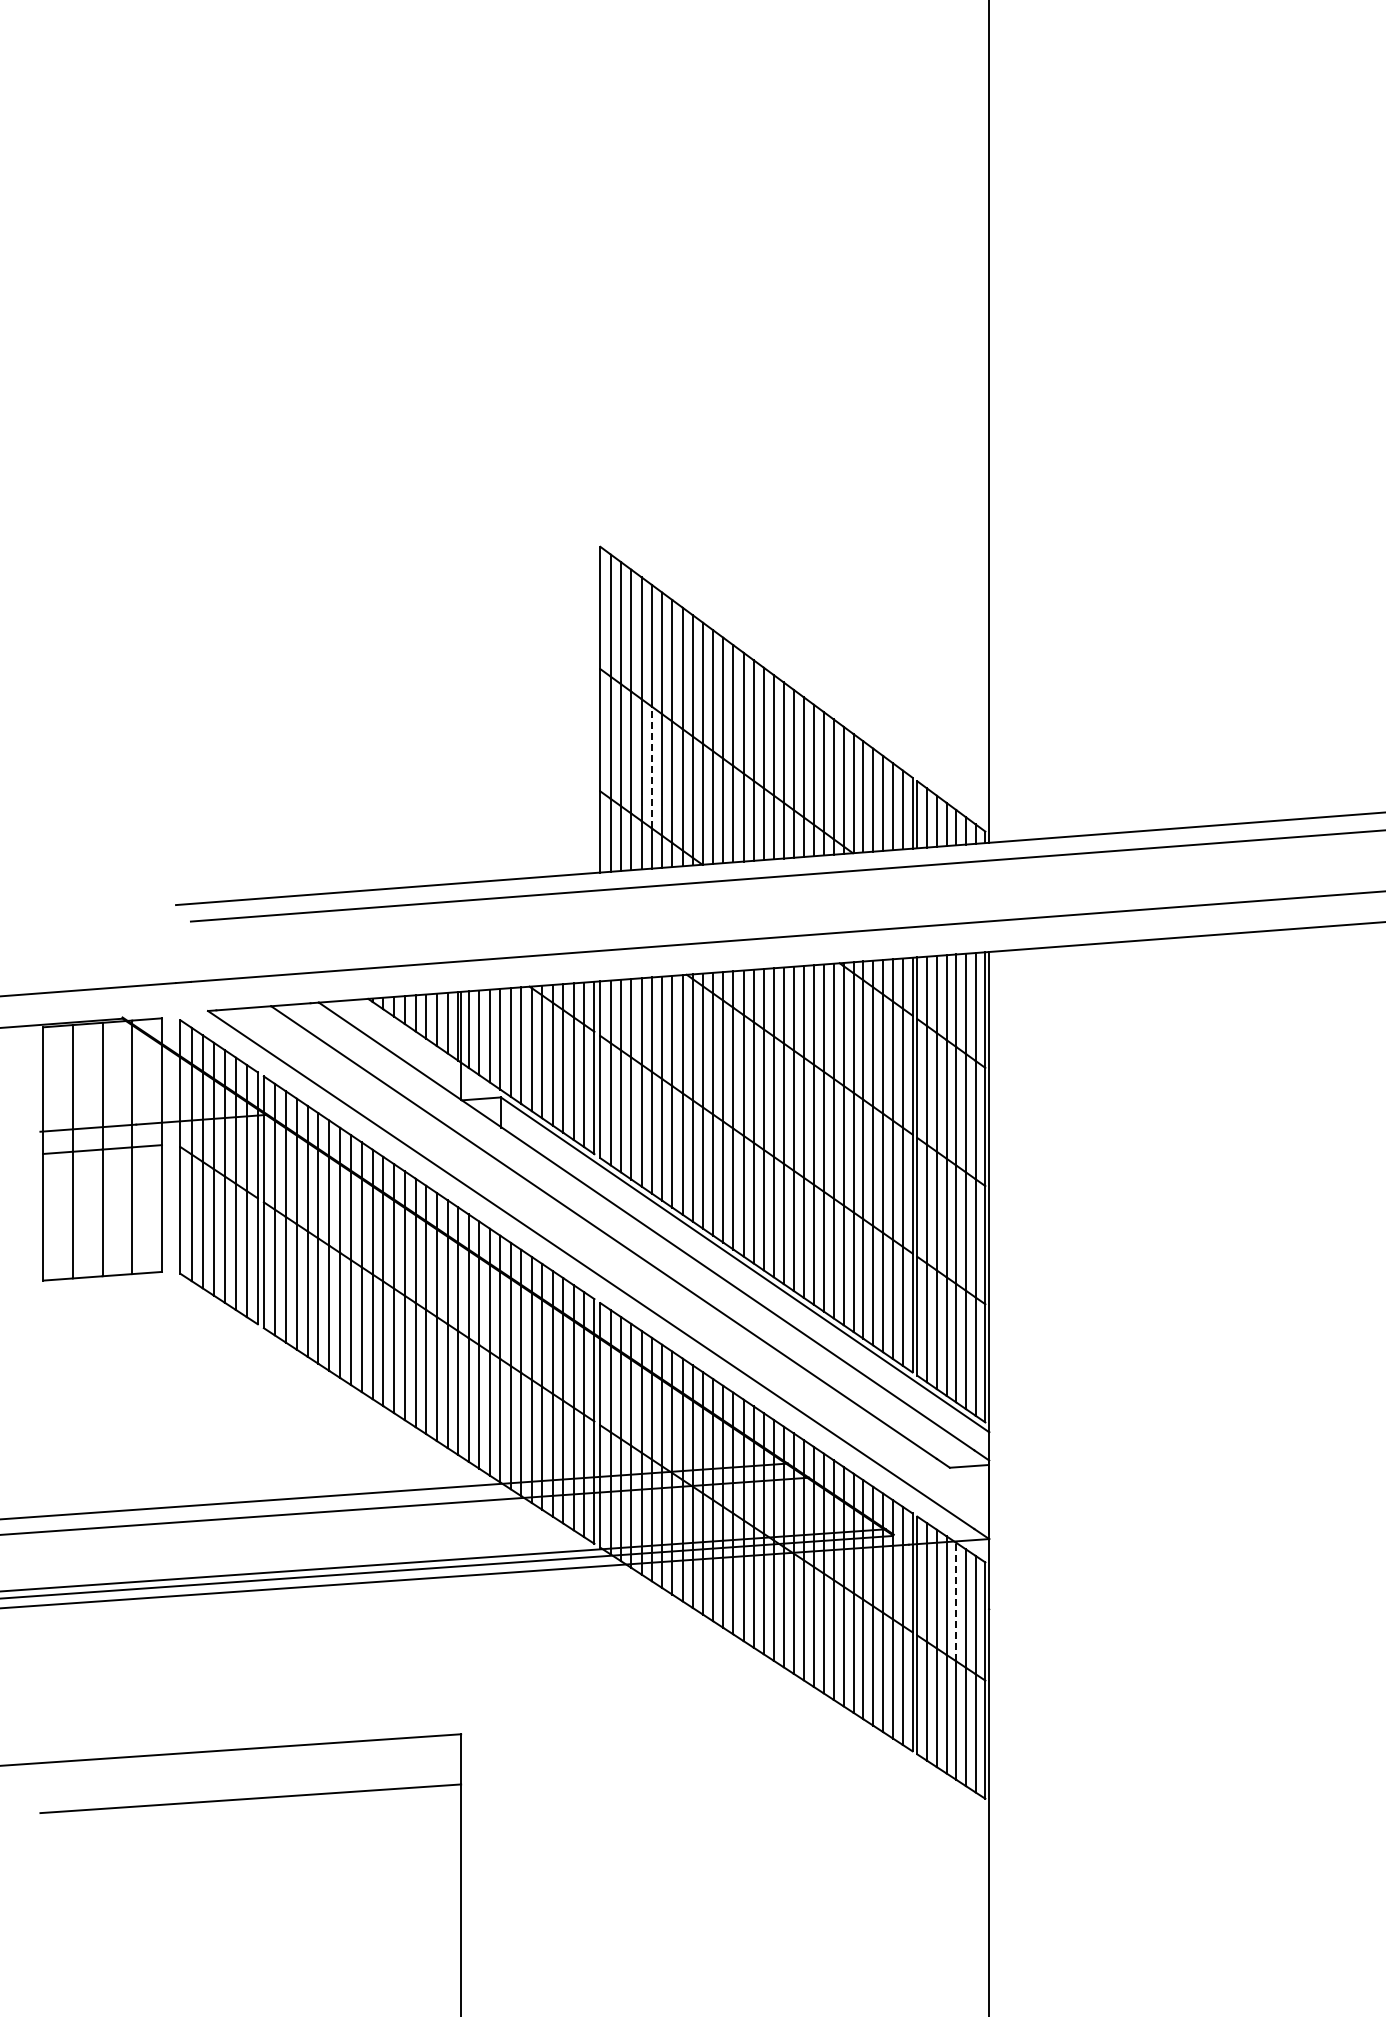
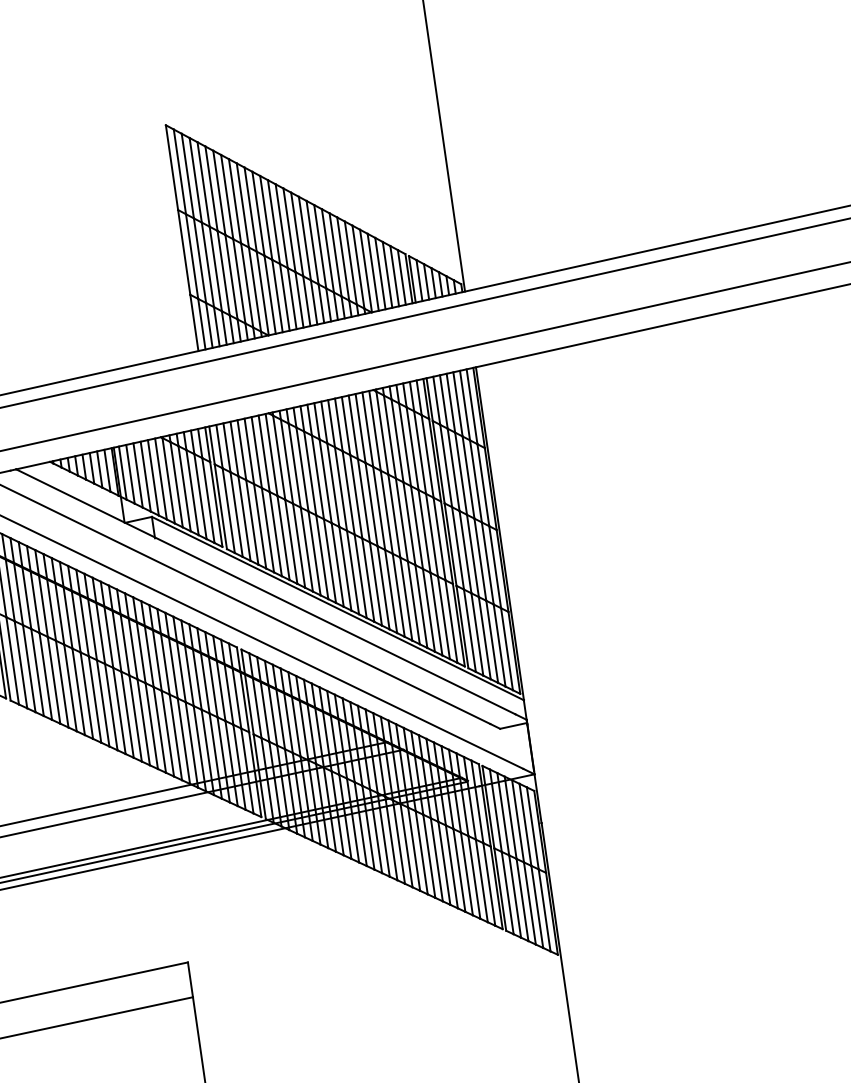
line: (651, 767) -> (223, 273), dashed -> solid
line: (956, 1601) -> (518, 820), dashed -> solid

